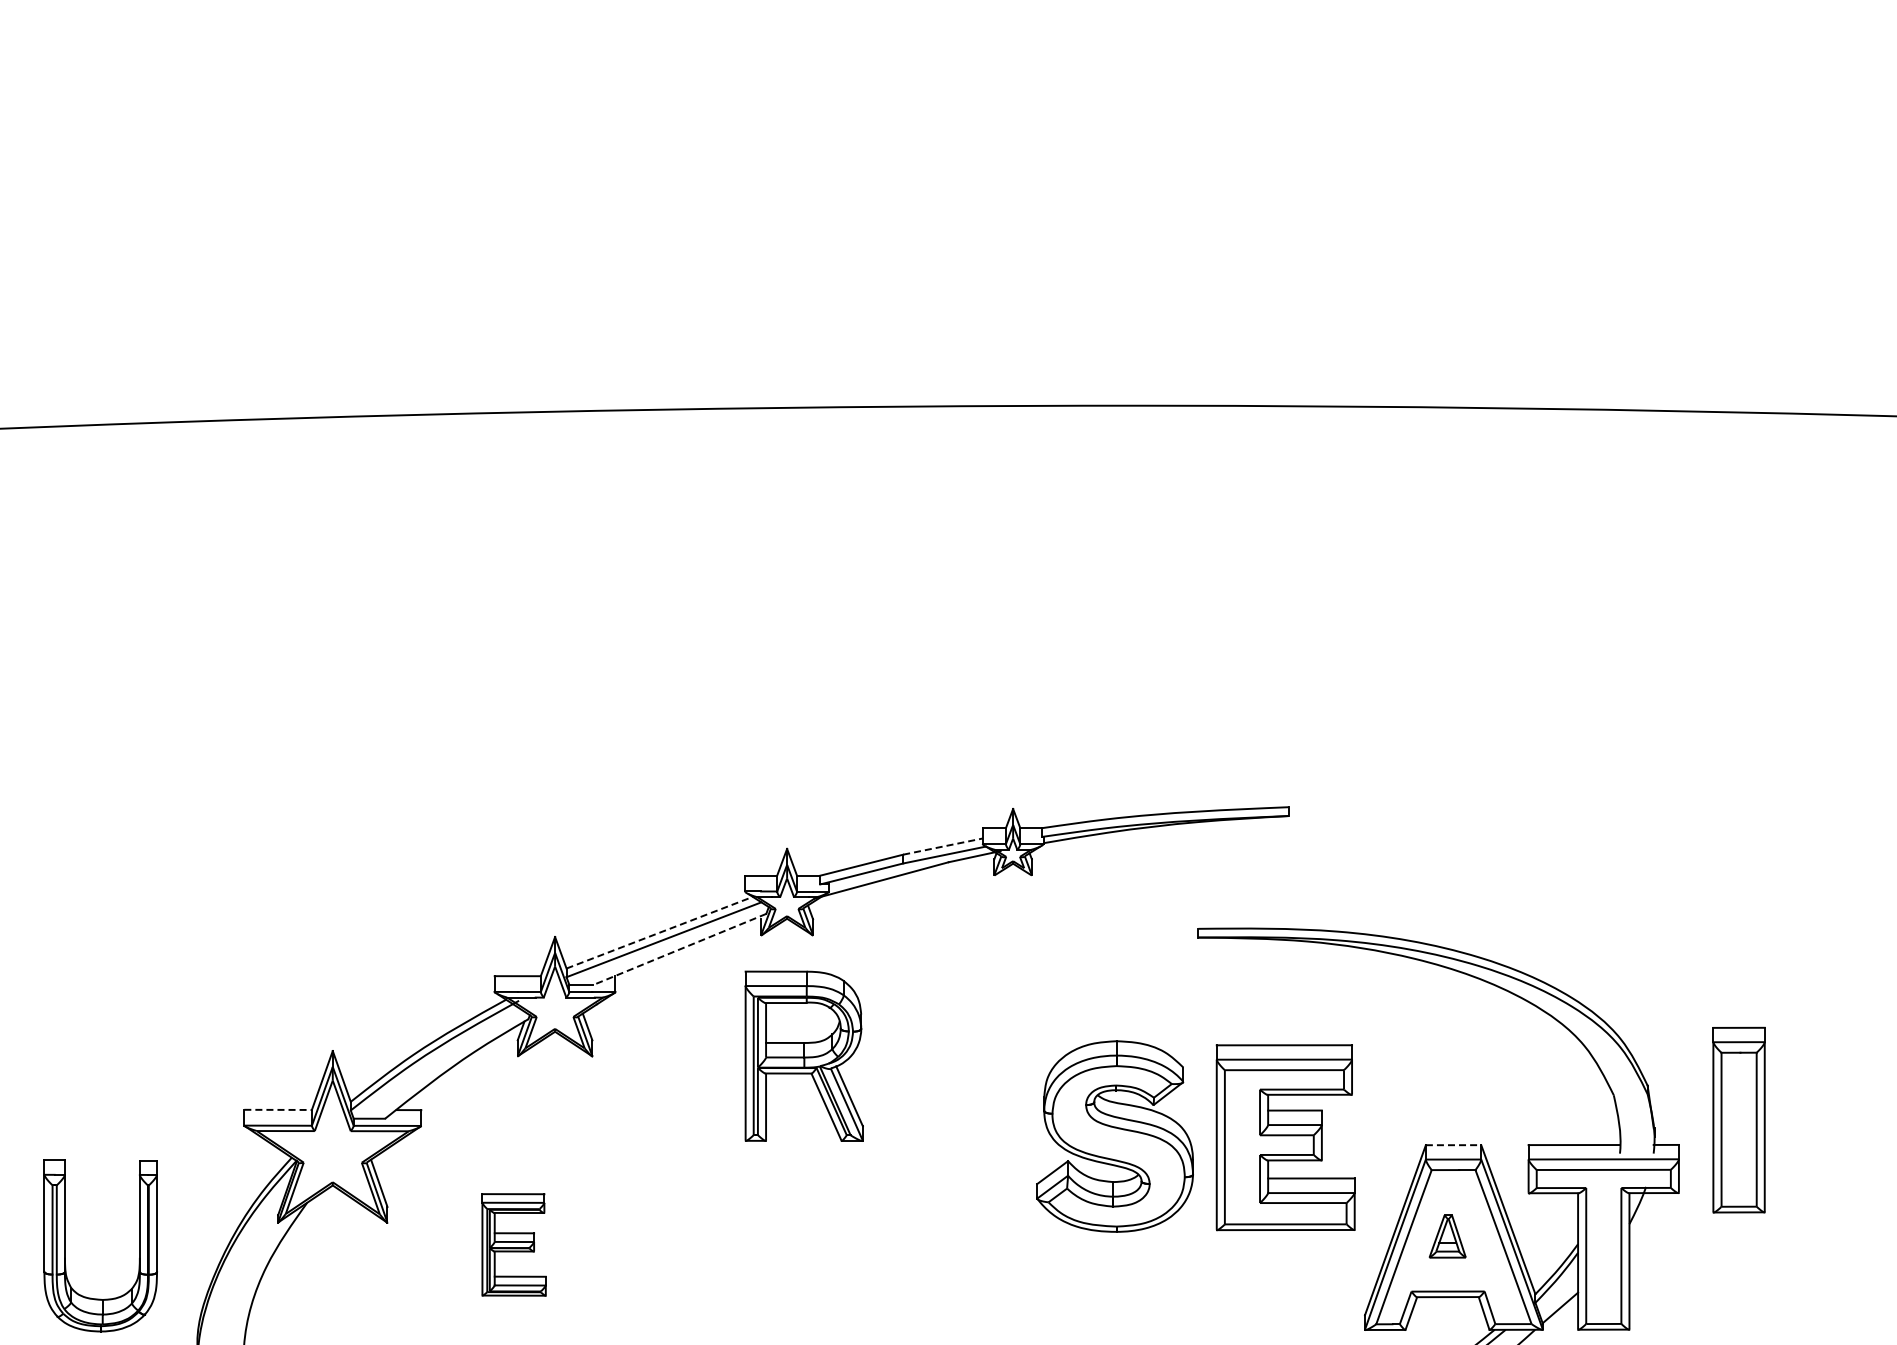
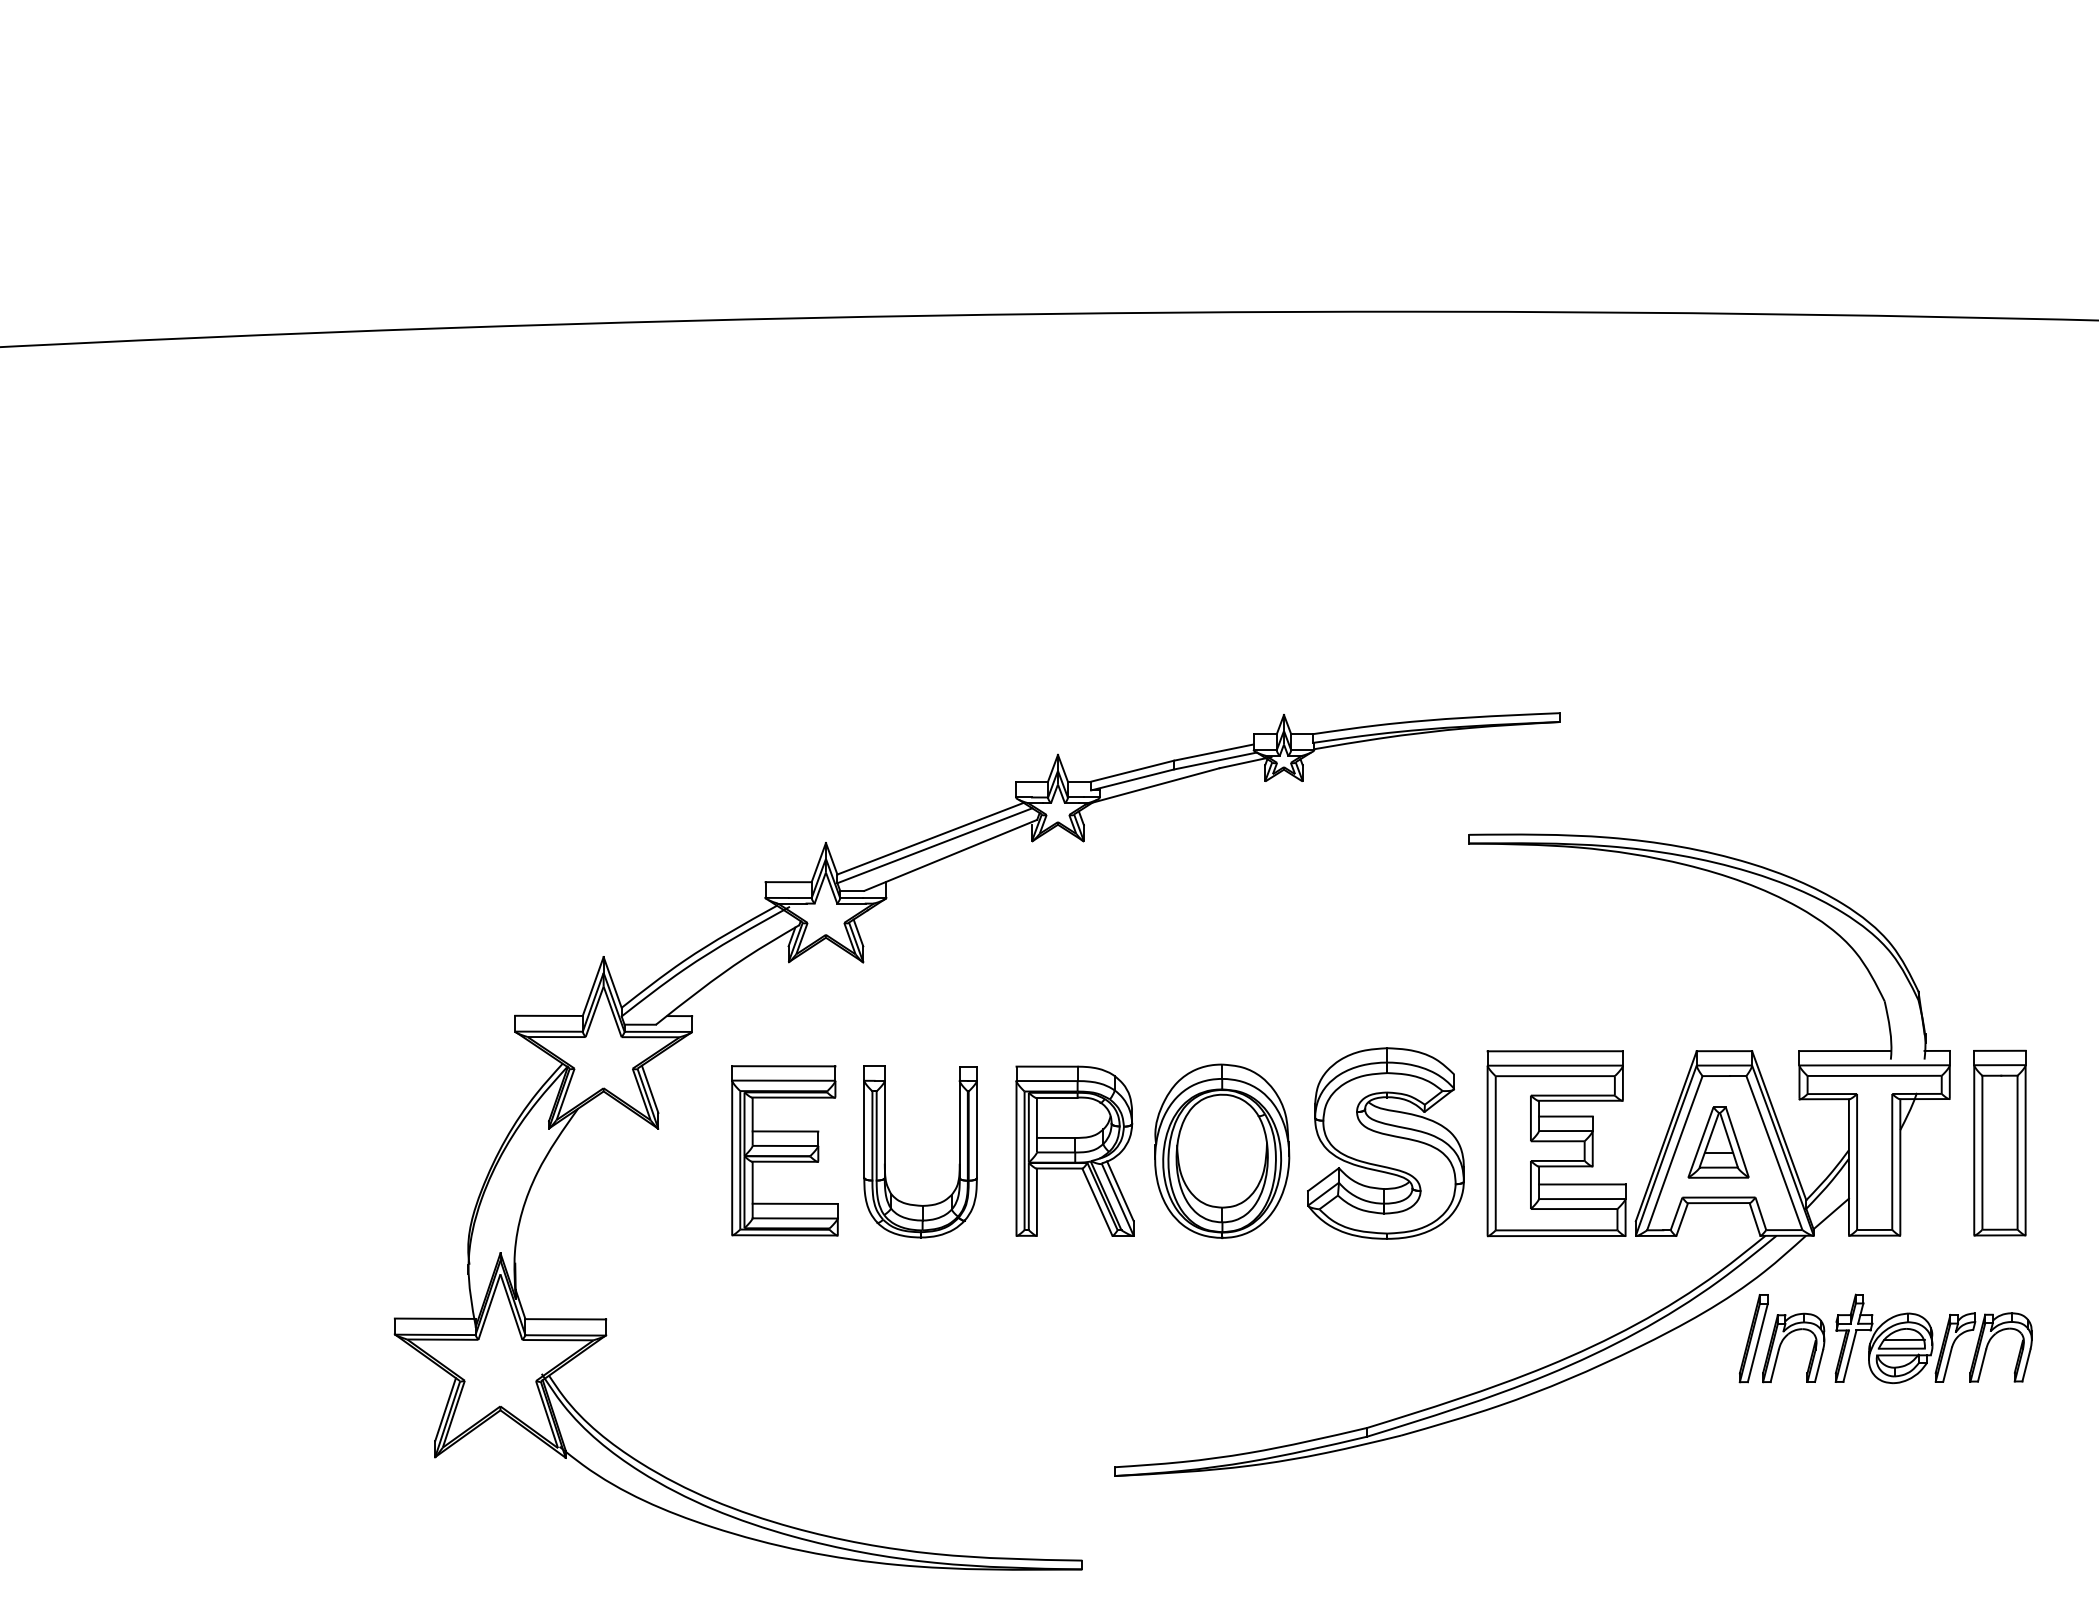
line: (942, 846) -> (1213, 752), dashed -> solid
line: (659, 932) -> (930, 838), dashed -> solid
line: (679, 949) -> (950, 855), dashed -> solid
part: (803, 1055) -> (1074, 1150), moved
line: (277, 1109) -> (548, 1015), dashed -> solid
part: (1738, 1119) -> (1999, 1142), moved
part: (1114, 1136) -> (1385, 1143), moved
part: (1285, 1137) -> (1556, 1143), moved
line: (1453, 1145) -> (1724, 1051), dashed -> solid
part: (1447, 1236) -> (1718, 1142), size x1.67
part: (513, 1244) -> (784, 1150), size x1.67
part: (65, 1245) -> (885, 1151), moved
part: (951, 1245) -> (1222, 1151), added

